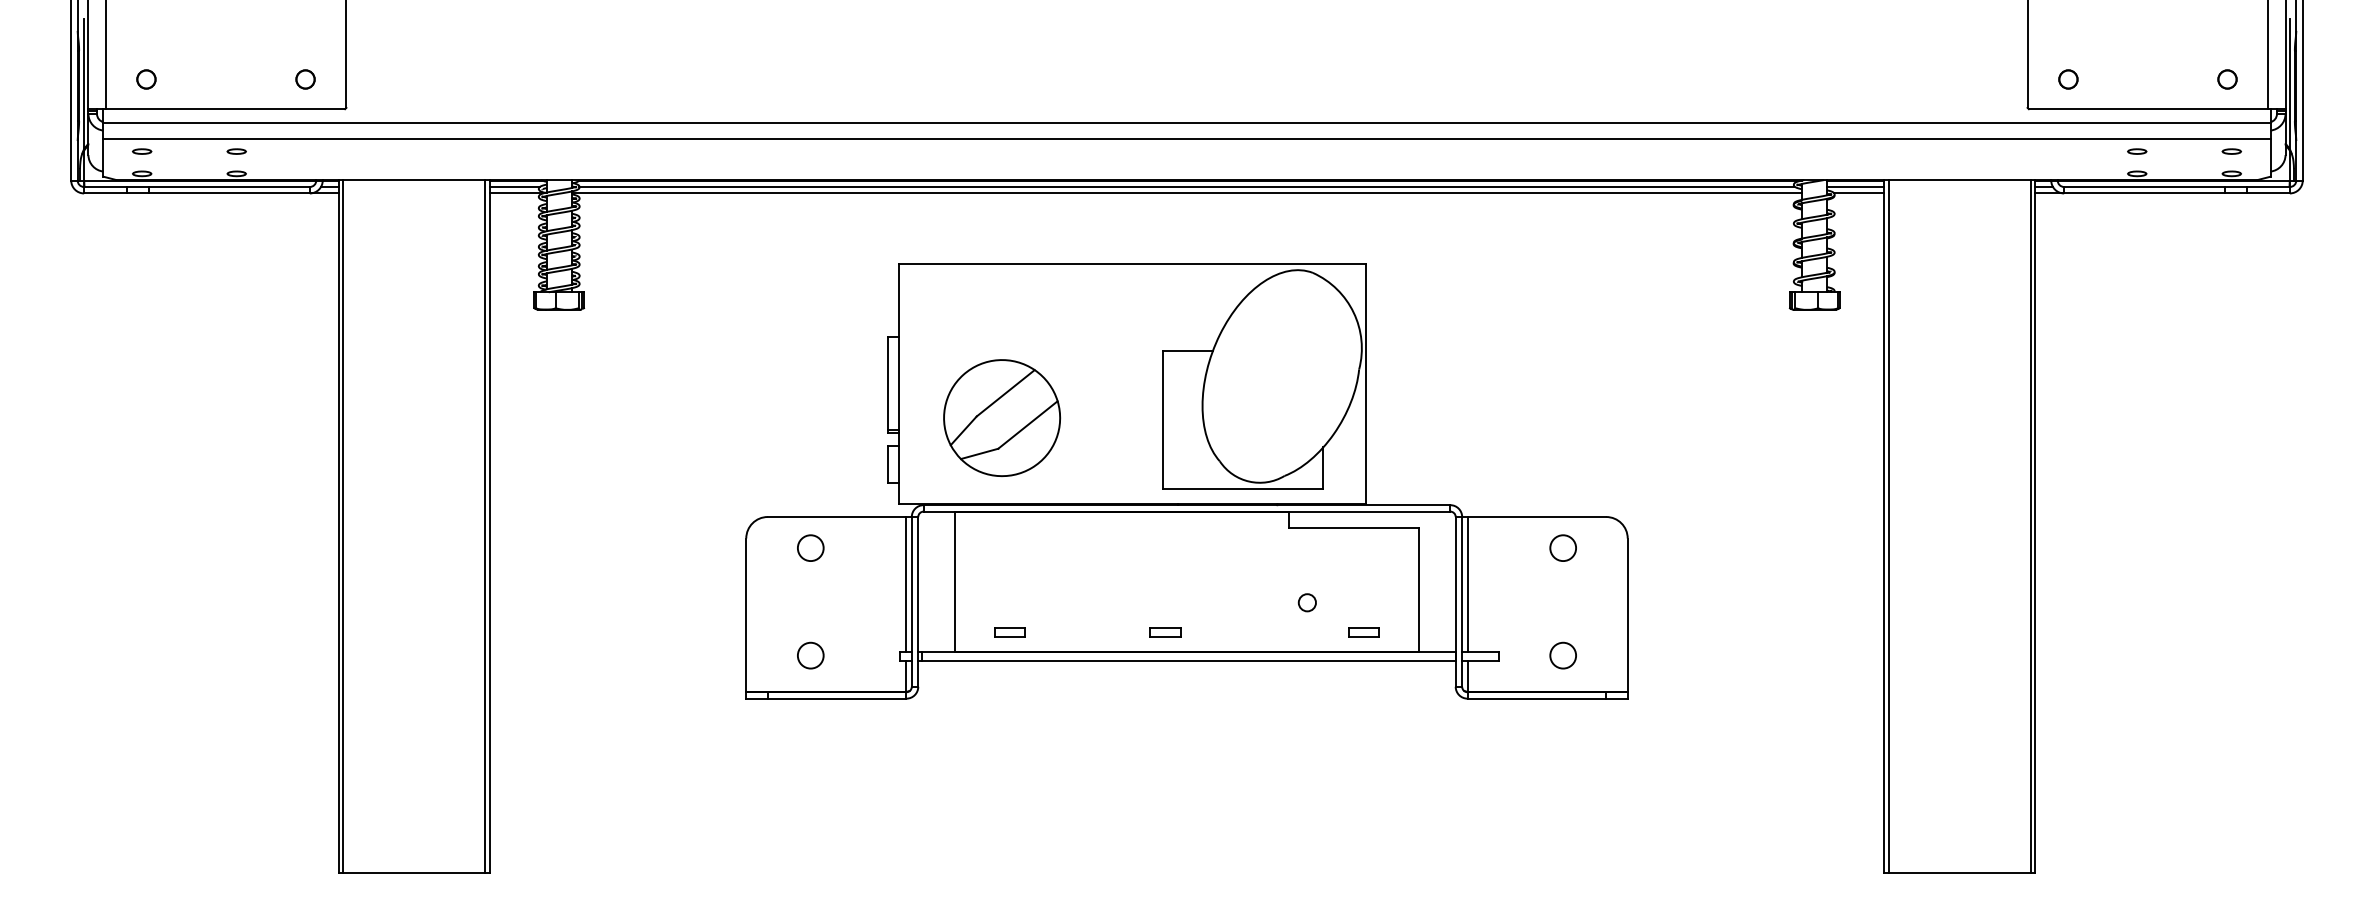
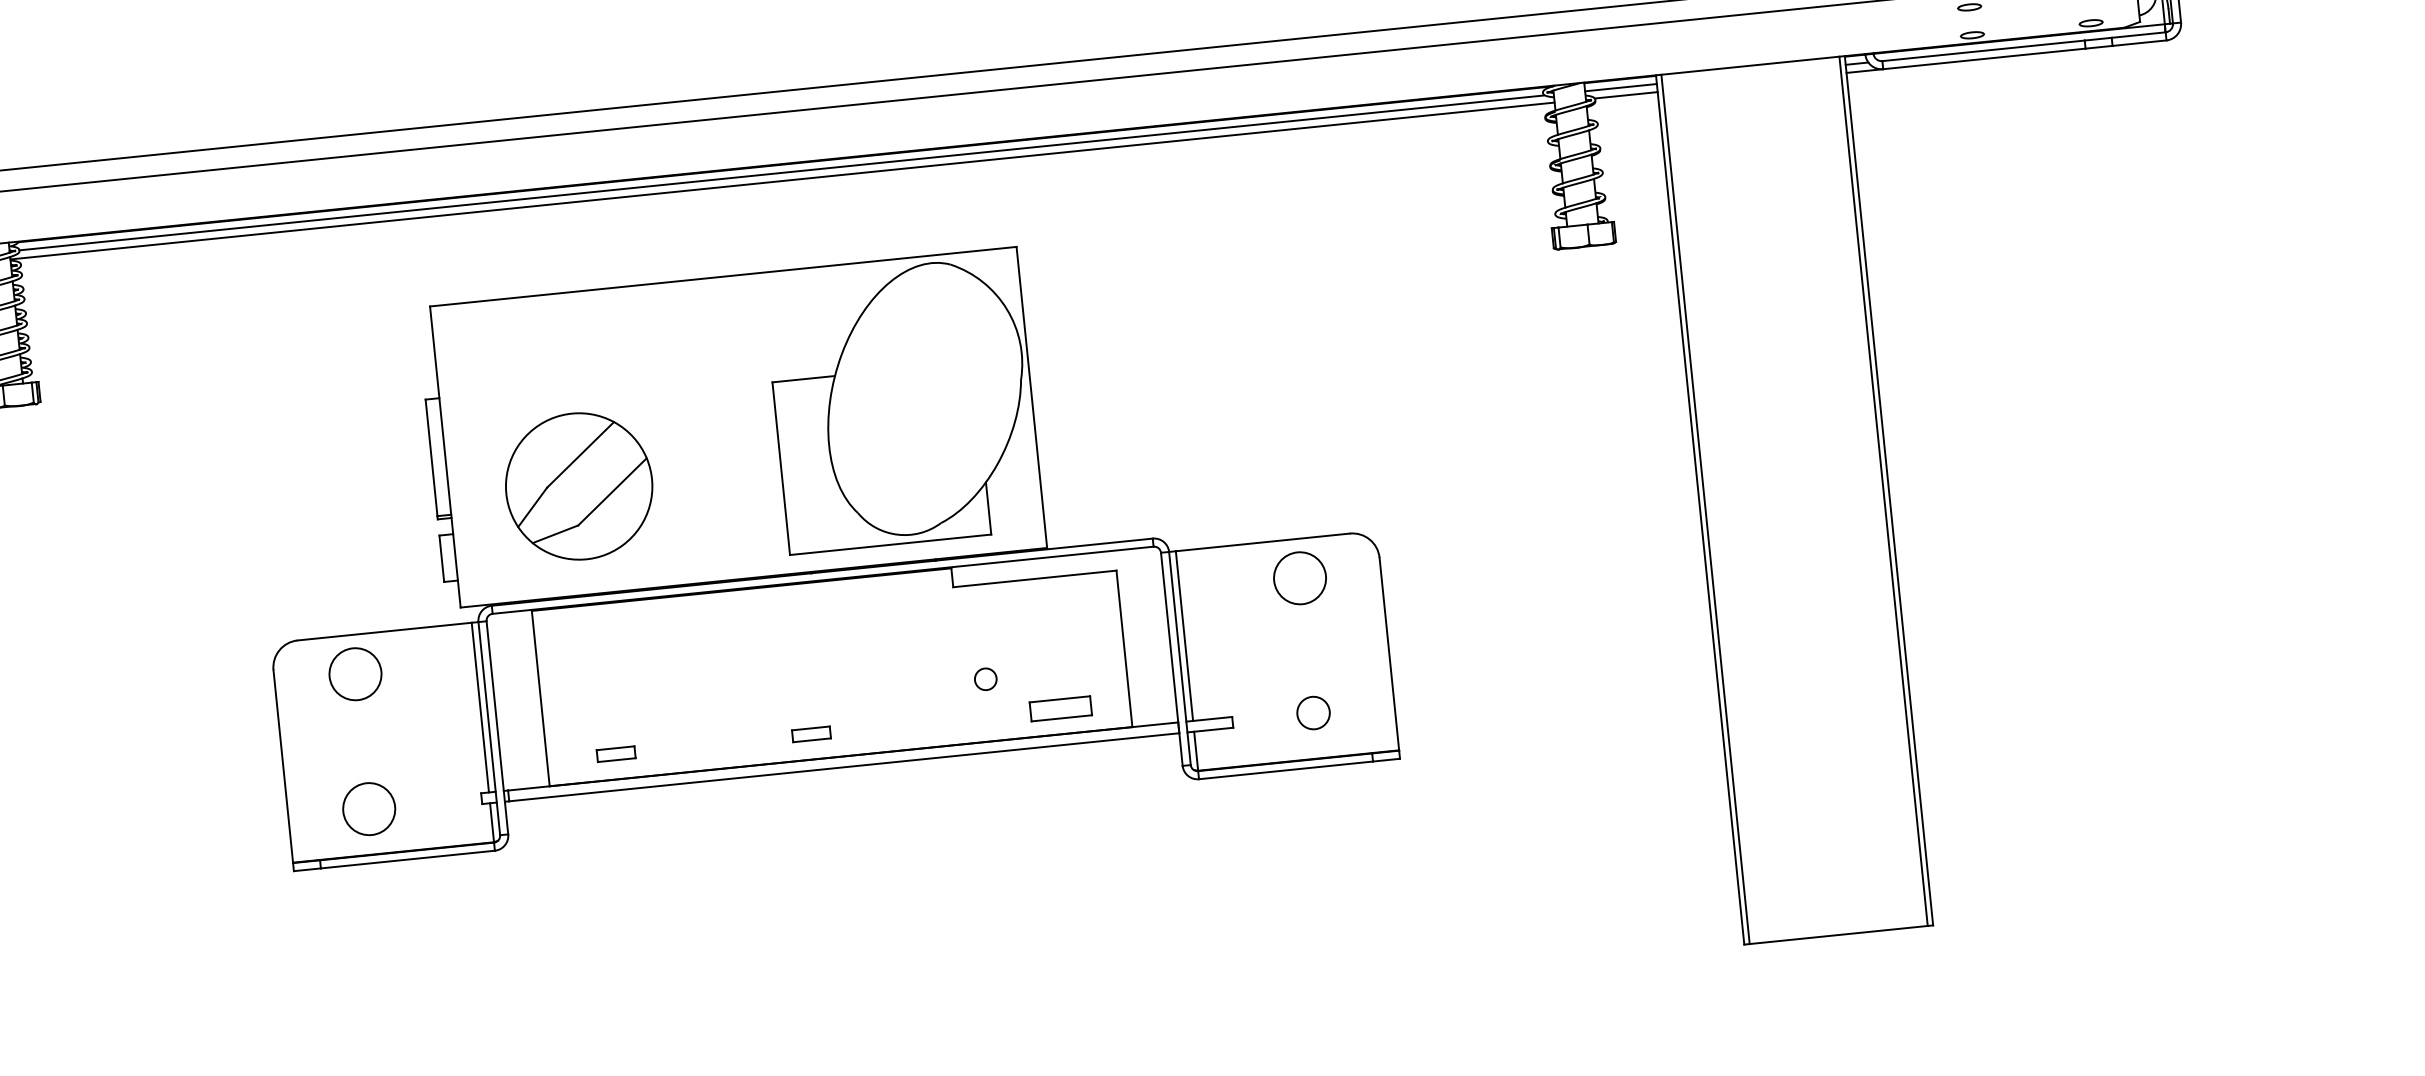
circle: (810, 547) -> (355, 673), size x1.6
circle: (1562, 547) -> (1298, 577), size x1.6
part: (1363, 632) -> (1060, 709), size x1.6
circle: (810, 655) -> (369, 808), size x1.6

